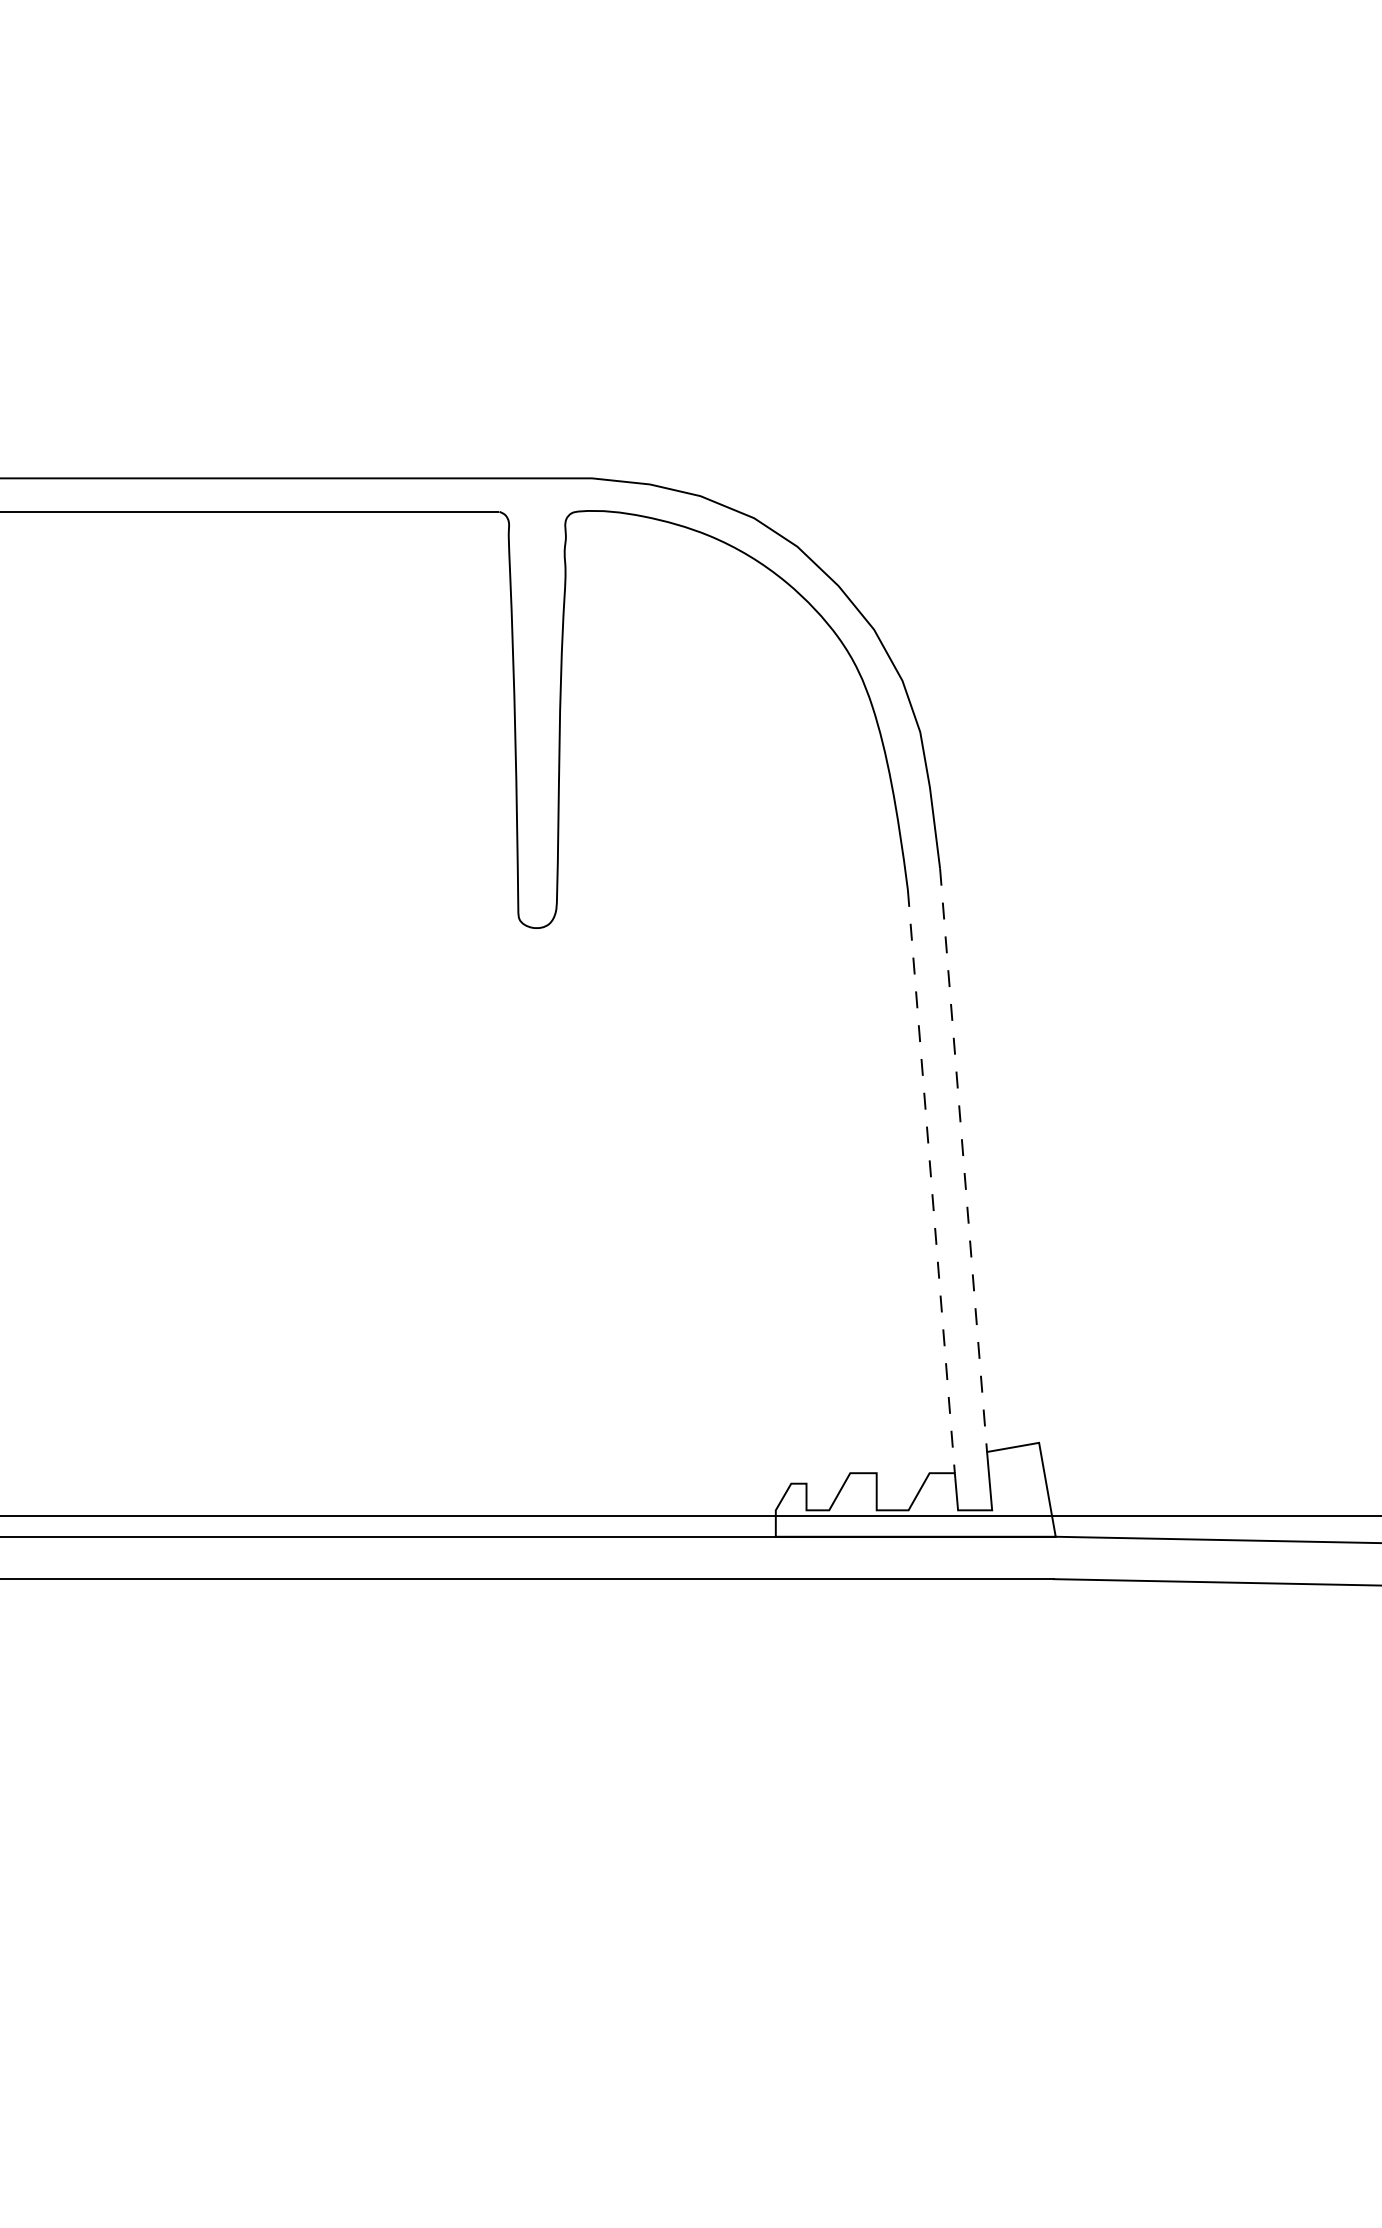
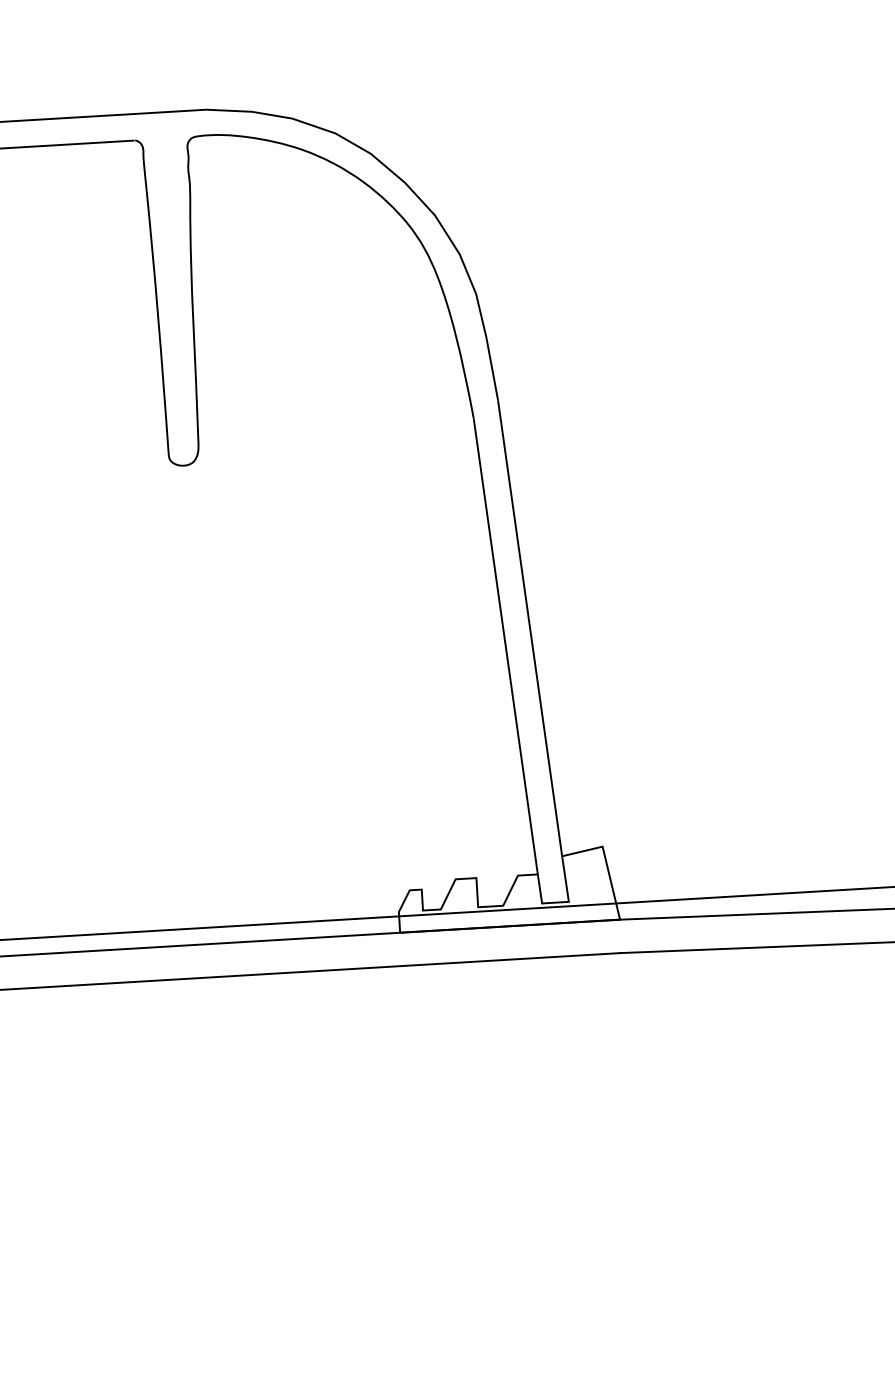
line: (963, 1160) -> (530, 628), dashed -> solid
line: (931, 1181) -> (505, 646), dashed -> solid

